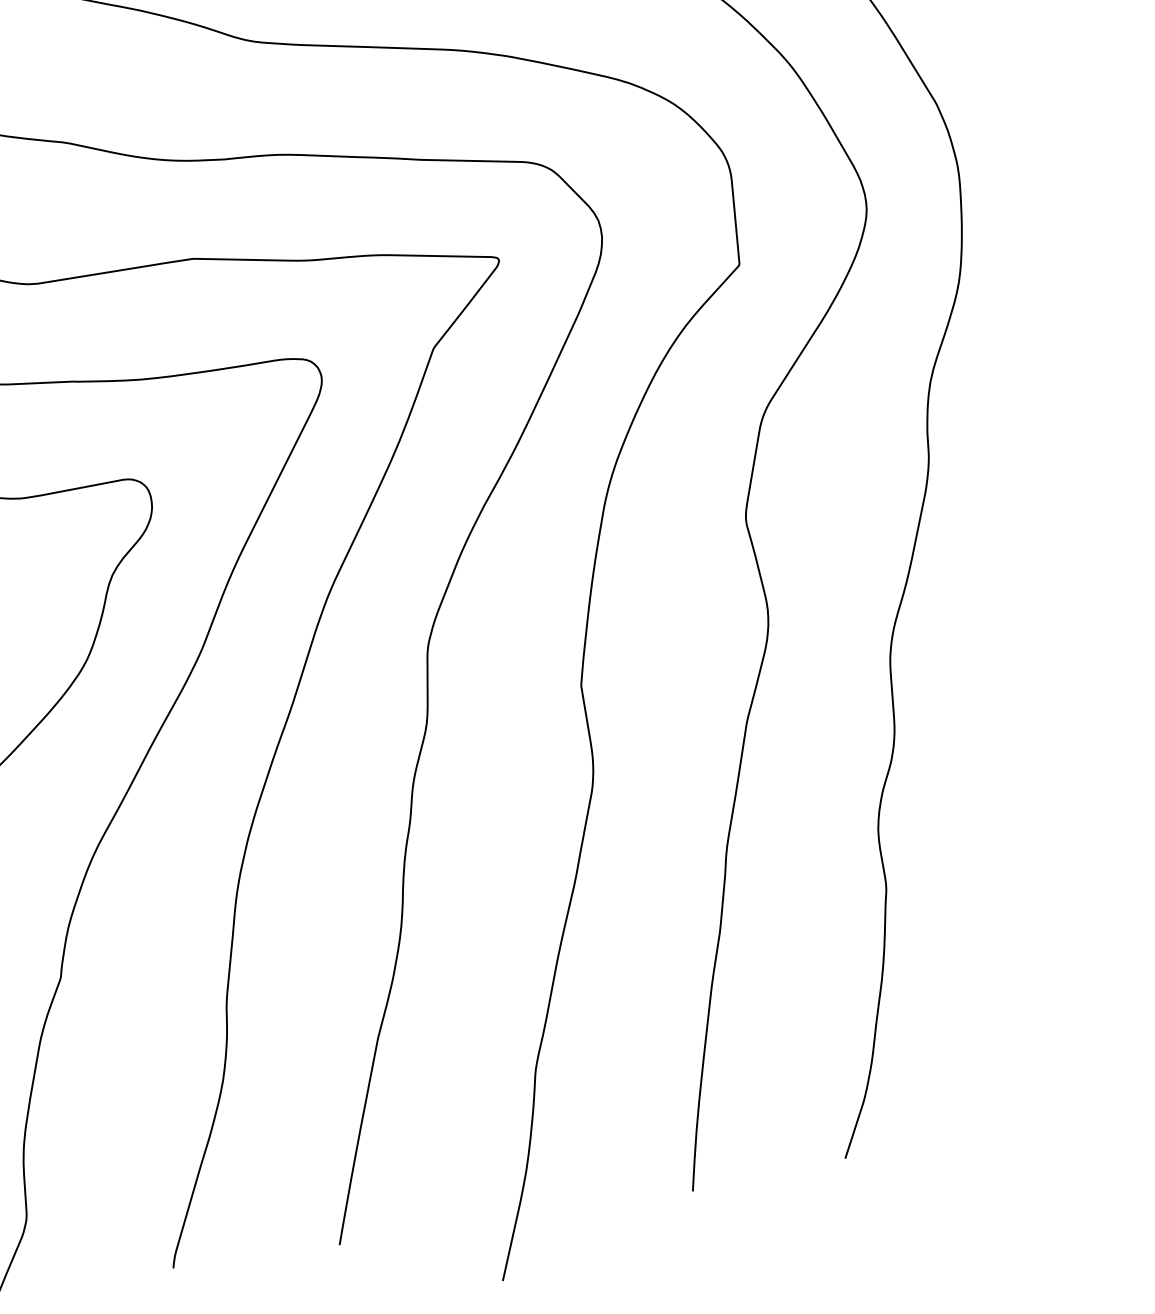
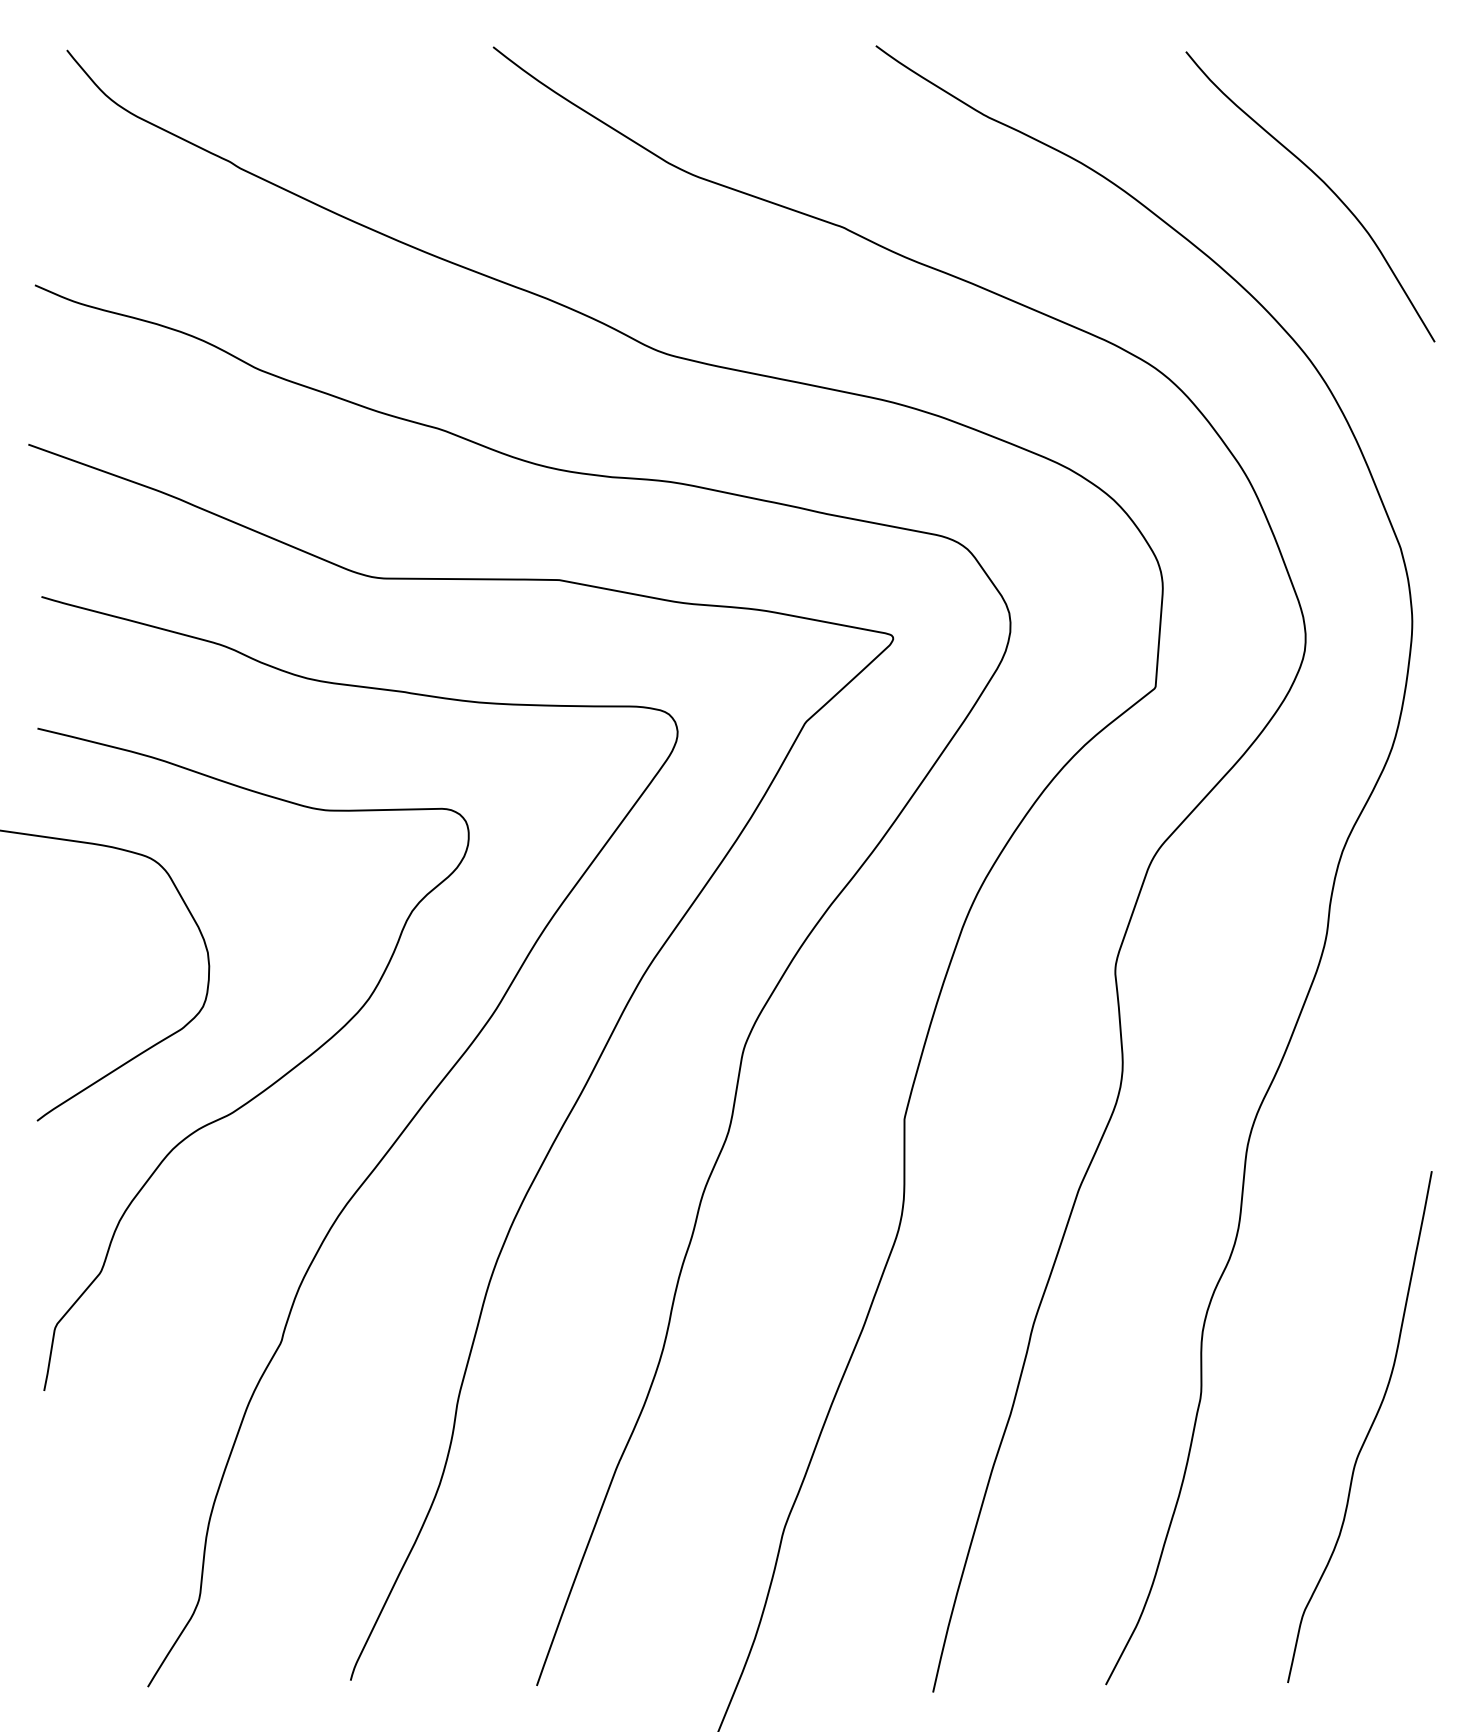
curve: (1039, 894) -> (1367, 1432), added

